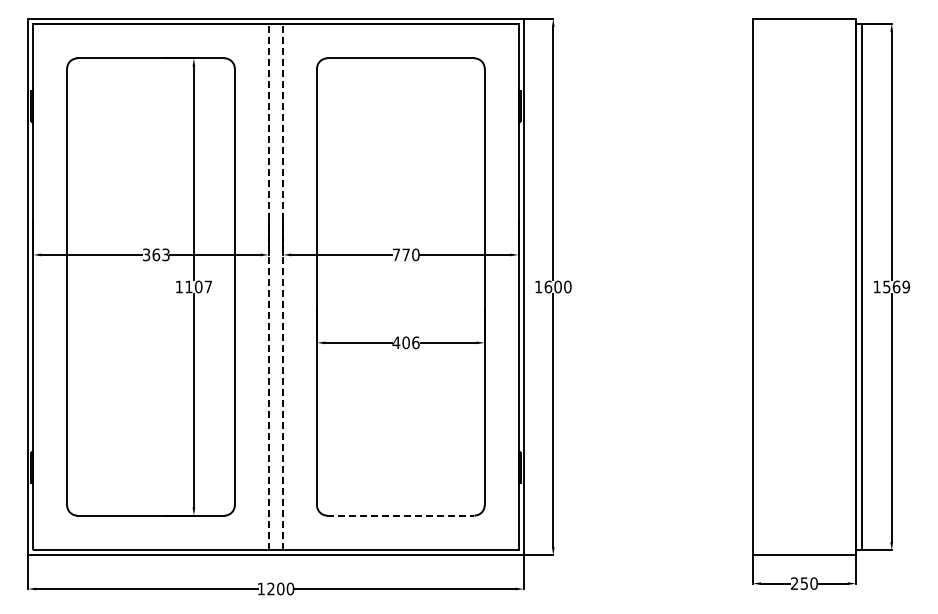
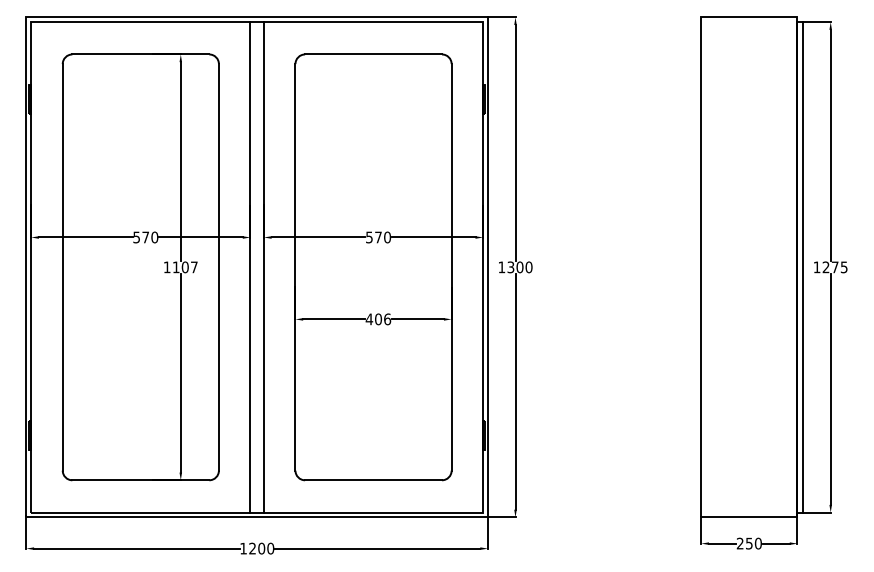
text: (156, 254) -> (145, 237), 363 -> 570
text: (395, 254) -> (368, 237), 770 -> 570
line: (268, 286) -> (250, 266), dashed -> solid
line: (283, 286) -> (264, 266), dashed -> solid
text: (548, 286) -> (511, 266), 1600 -> 1300
text: (896, 286) -> (835, 266), 1569 -> 1275
line: (400, 515) -> (373, 480), dashed -> solid

